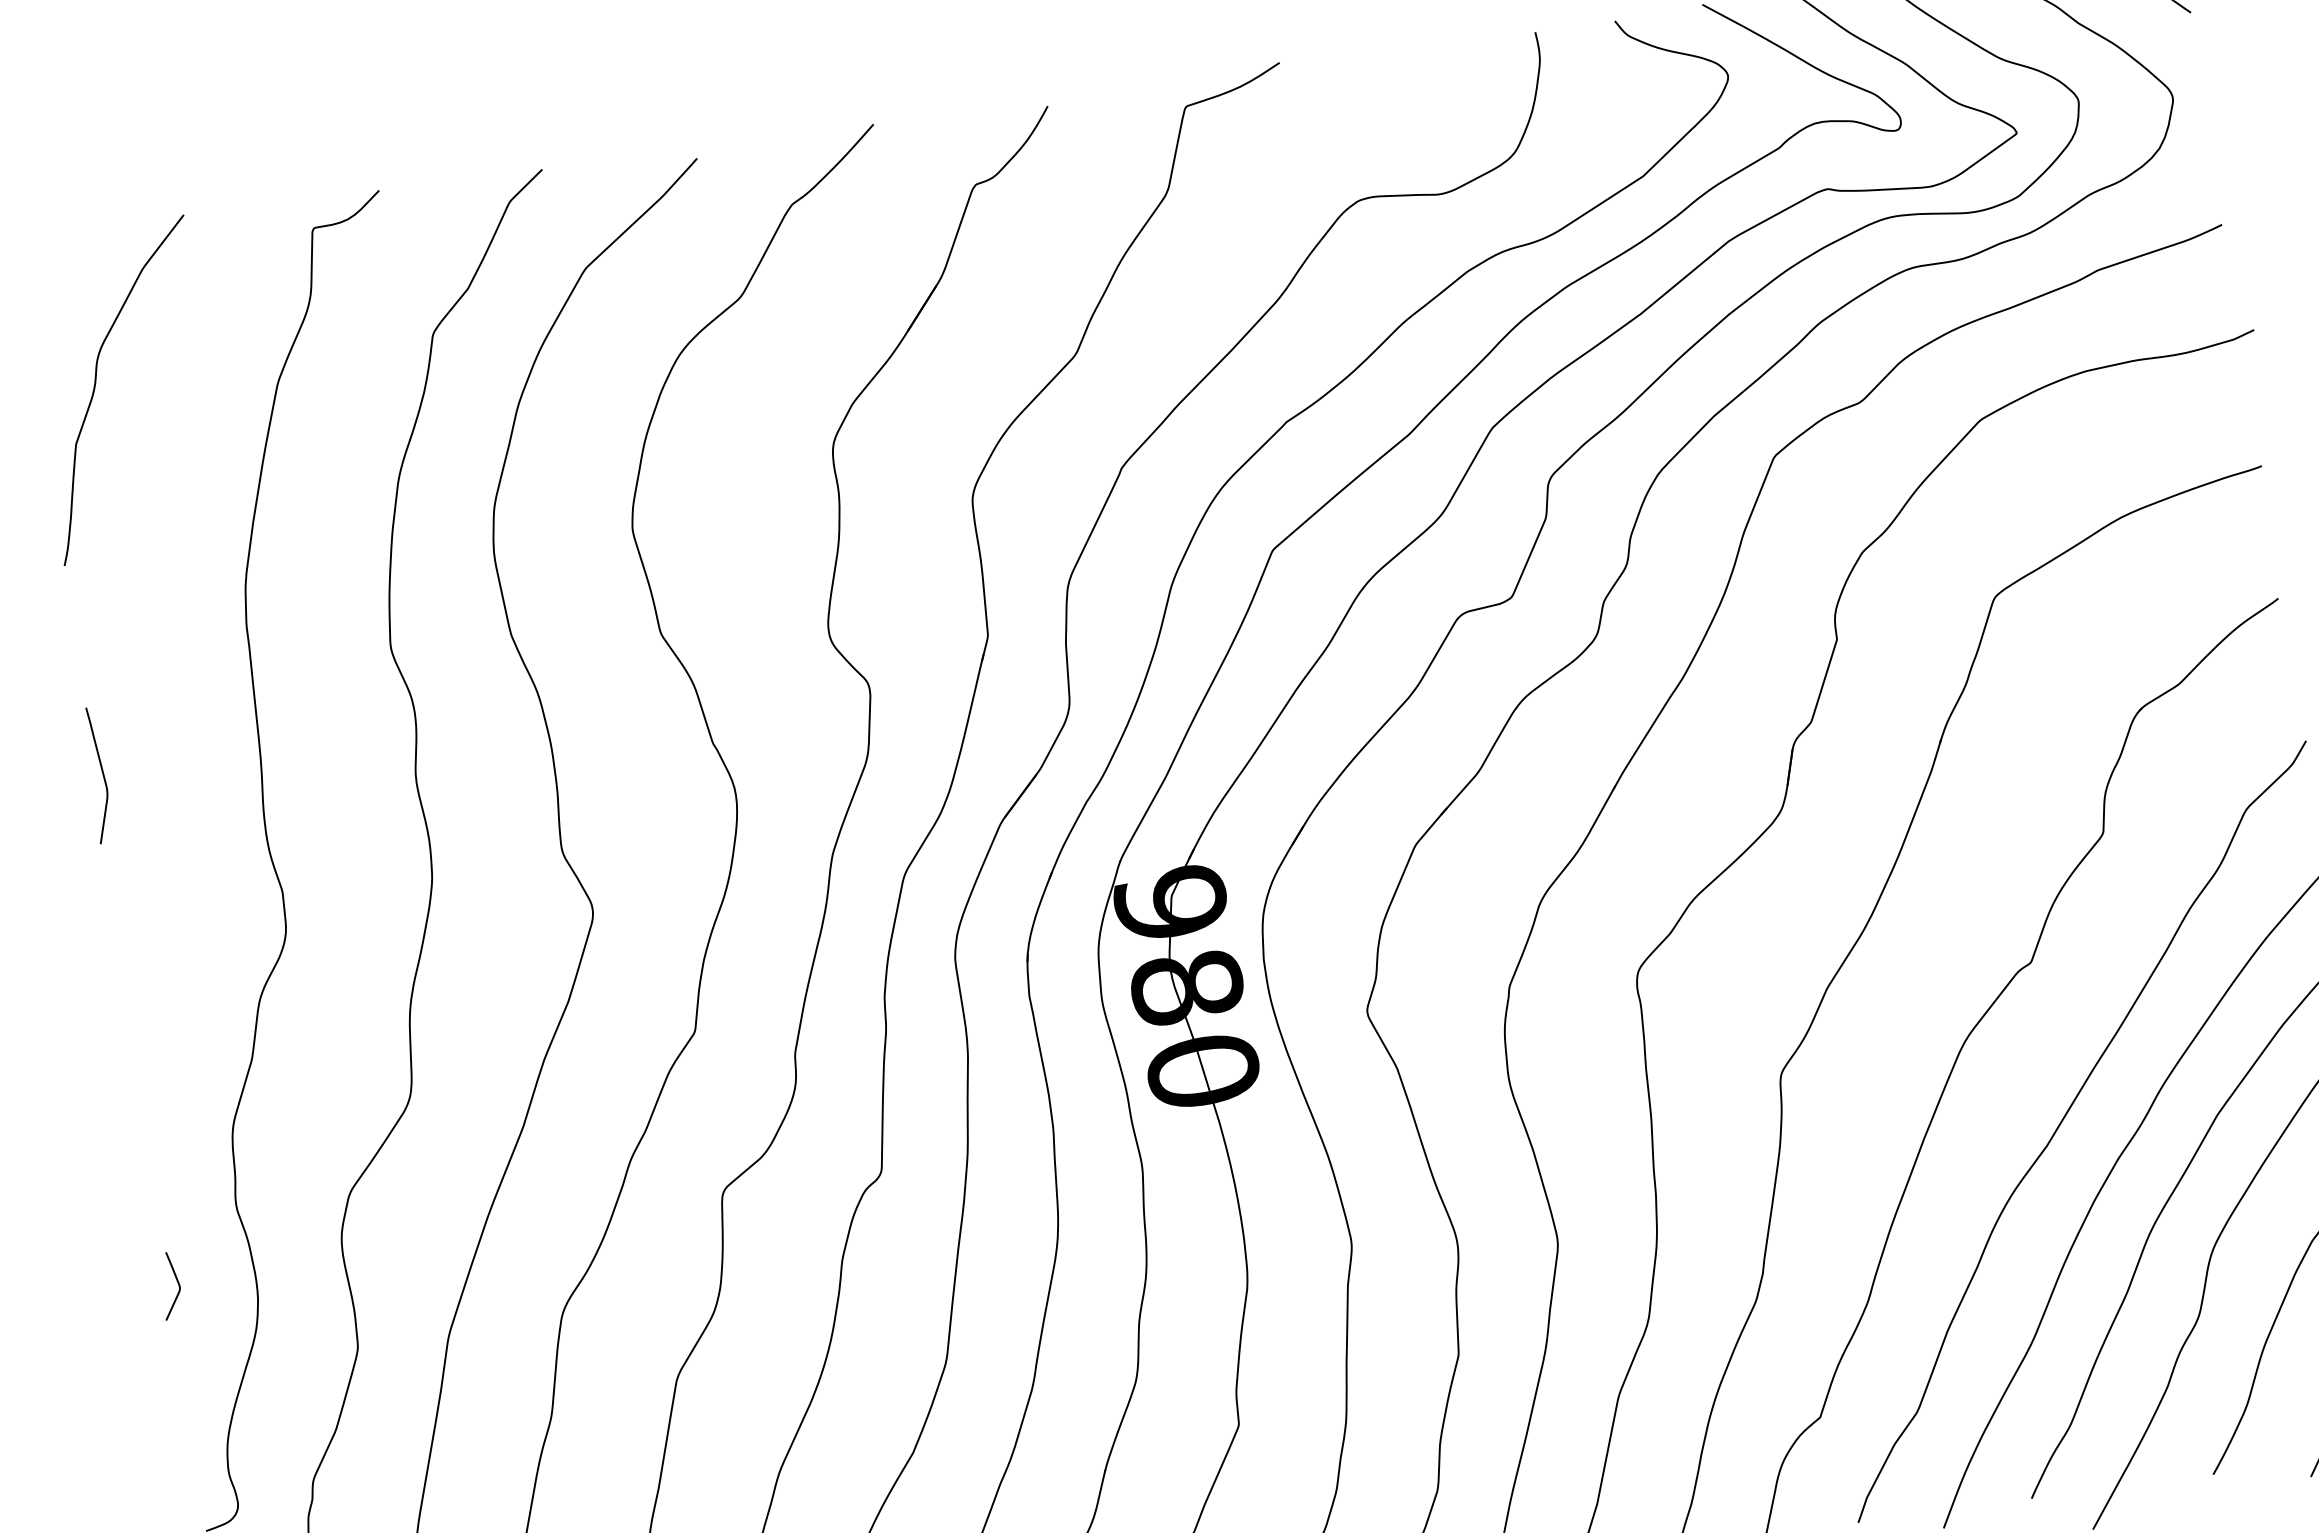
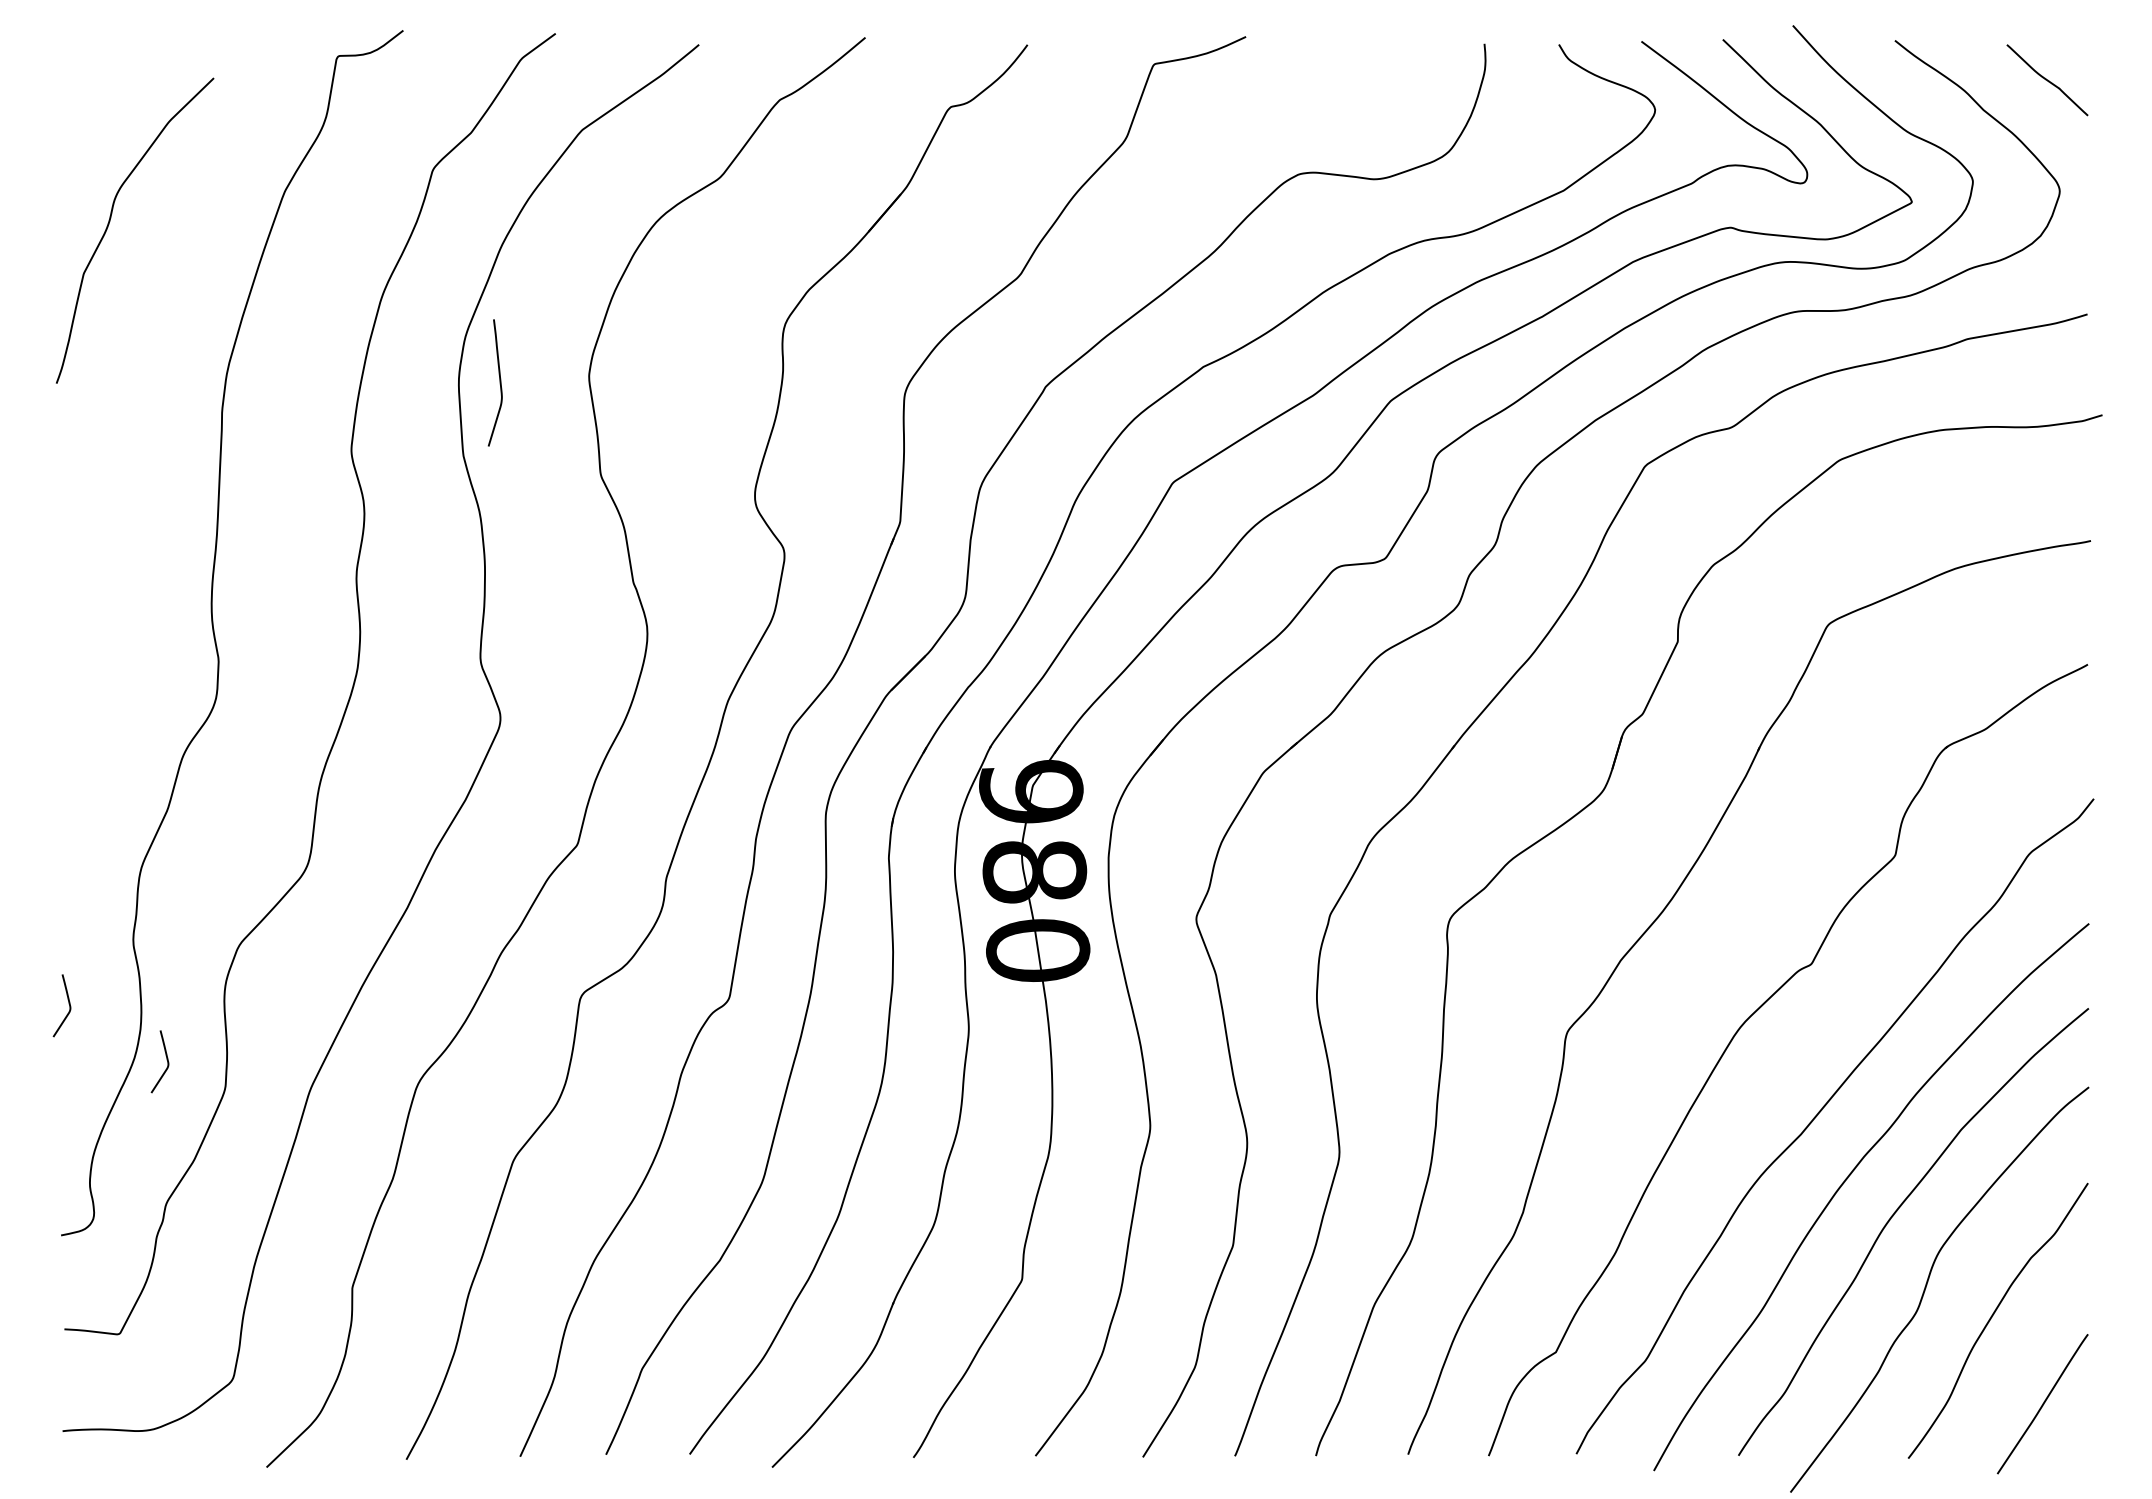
curve: (96, 384) -> (110, 221), moved
curve: (102, 774) -> (499, 382), moved
curve: (290, 1327) -> (166, 1060), added

